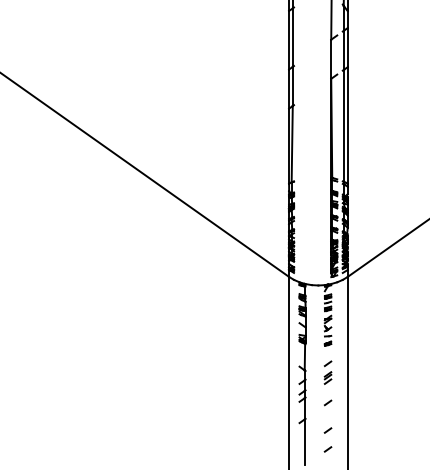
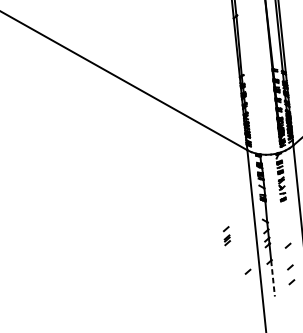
part: (327, 372) -> (226, 235), moved
line: (273, 430) -> (247, 271), added
line: (304, 442) -> (272, 278), solid -> dashed

